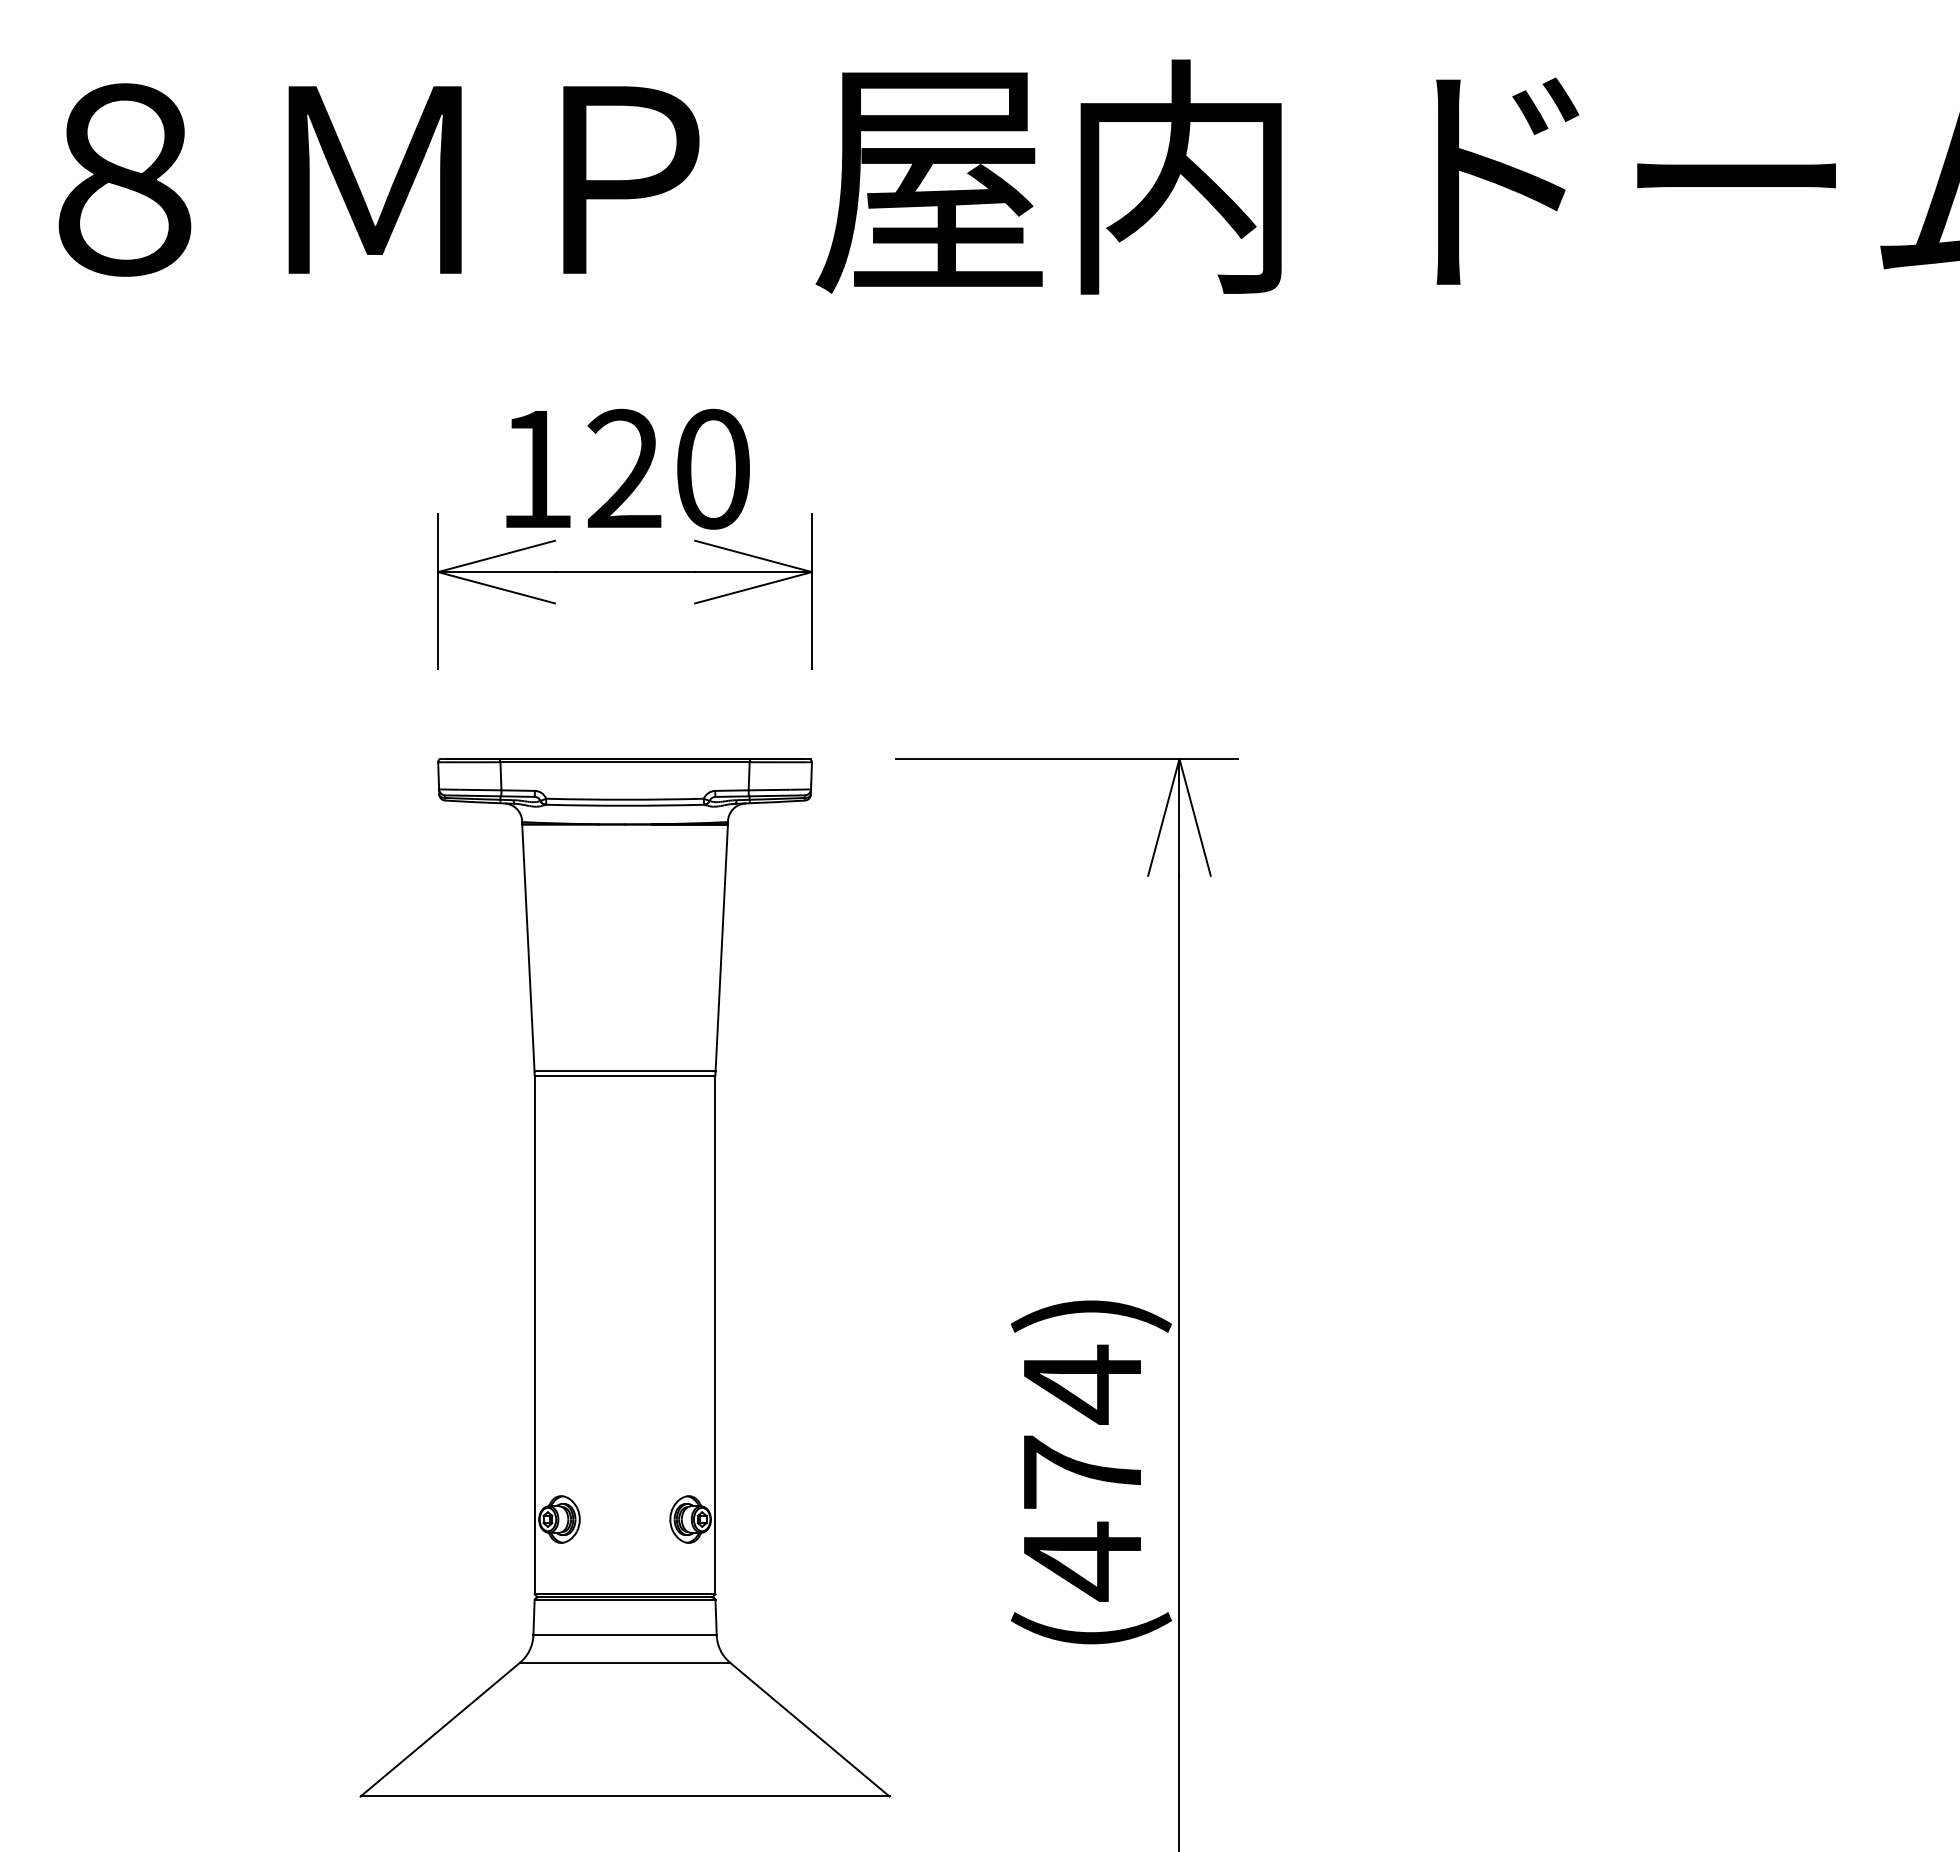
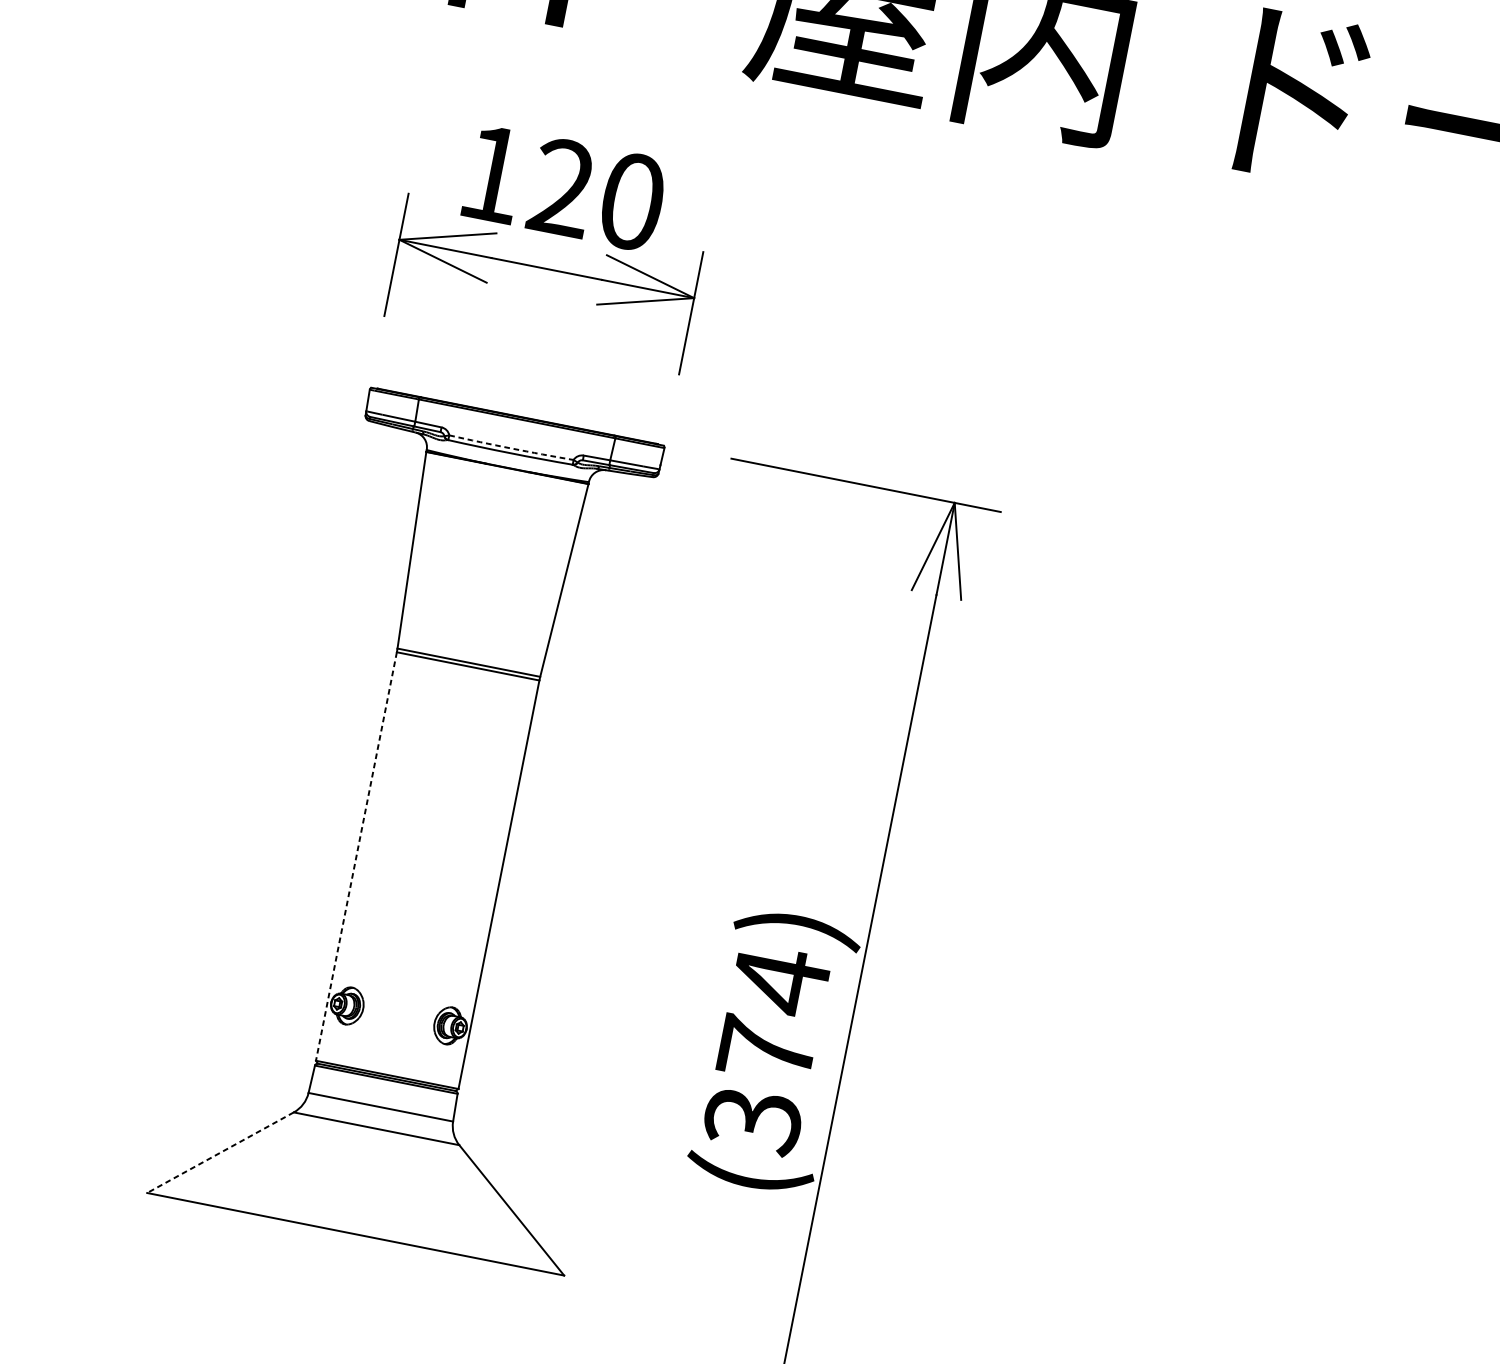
arc: (625, 799) -> (511, 448), solid -> dashed
line: (534, 1335) -> (356, 856), solid -> dashed
text: (1082, 1561) -> (753, 1120), (474) -> (374)
line: (439, 1729) -> (219, 1152), solid -> dashed

